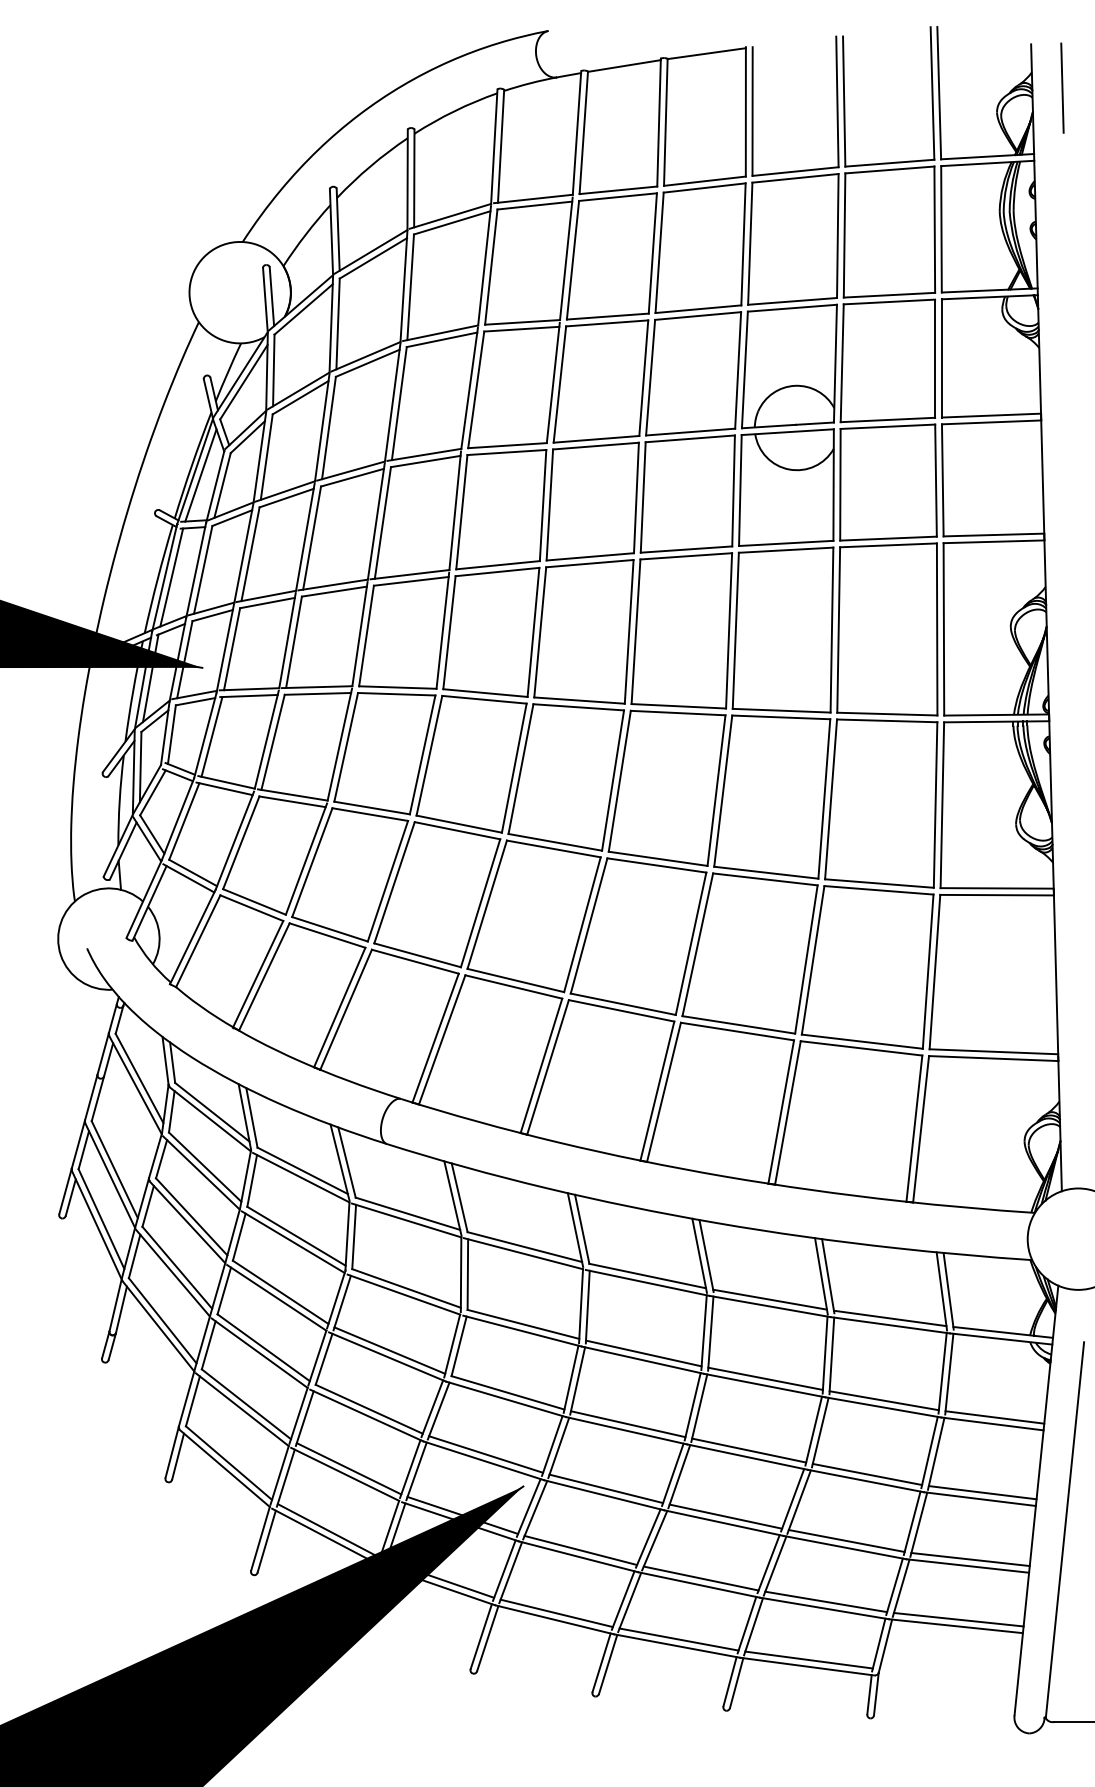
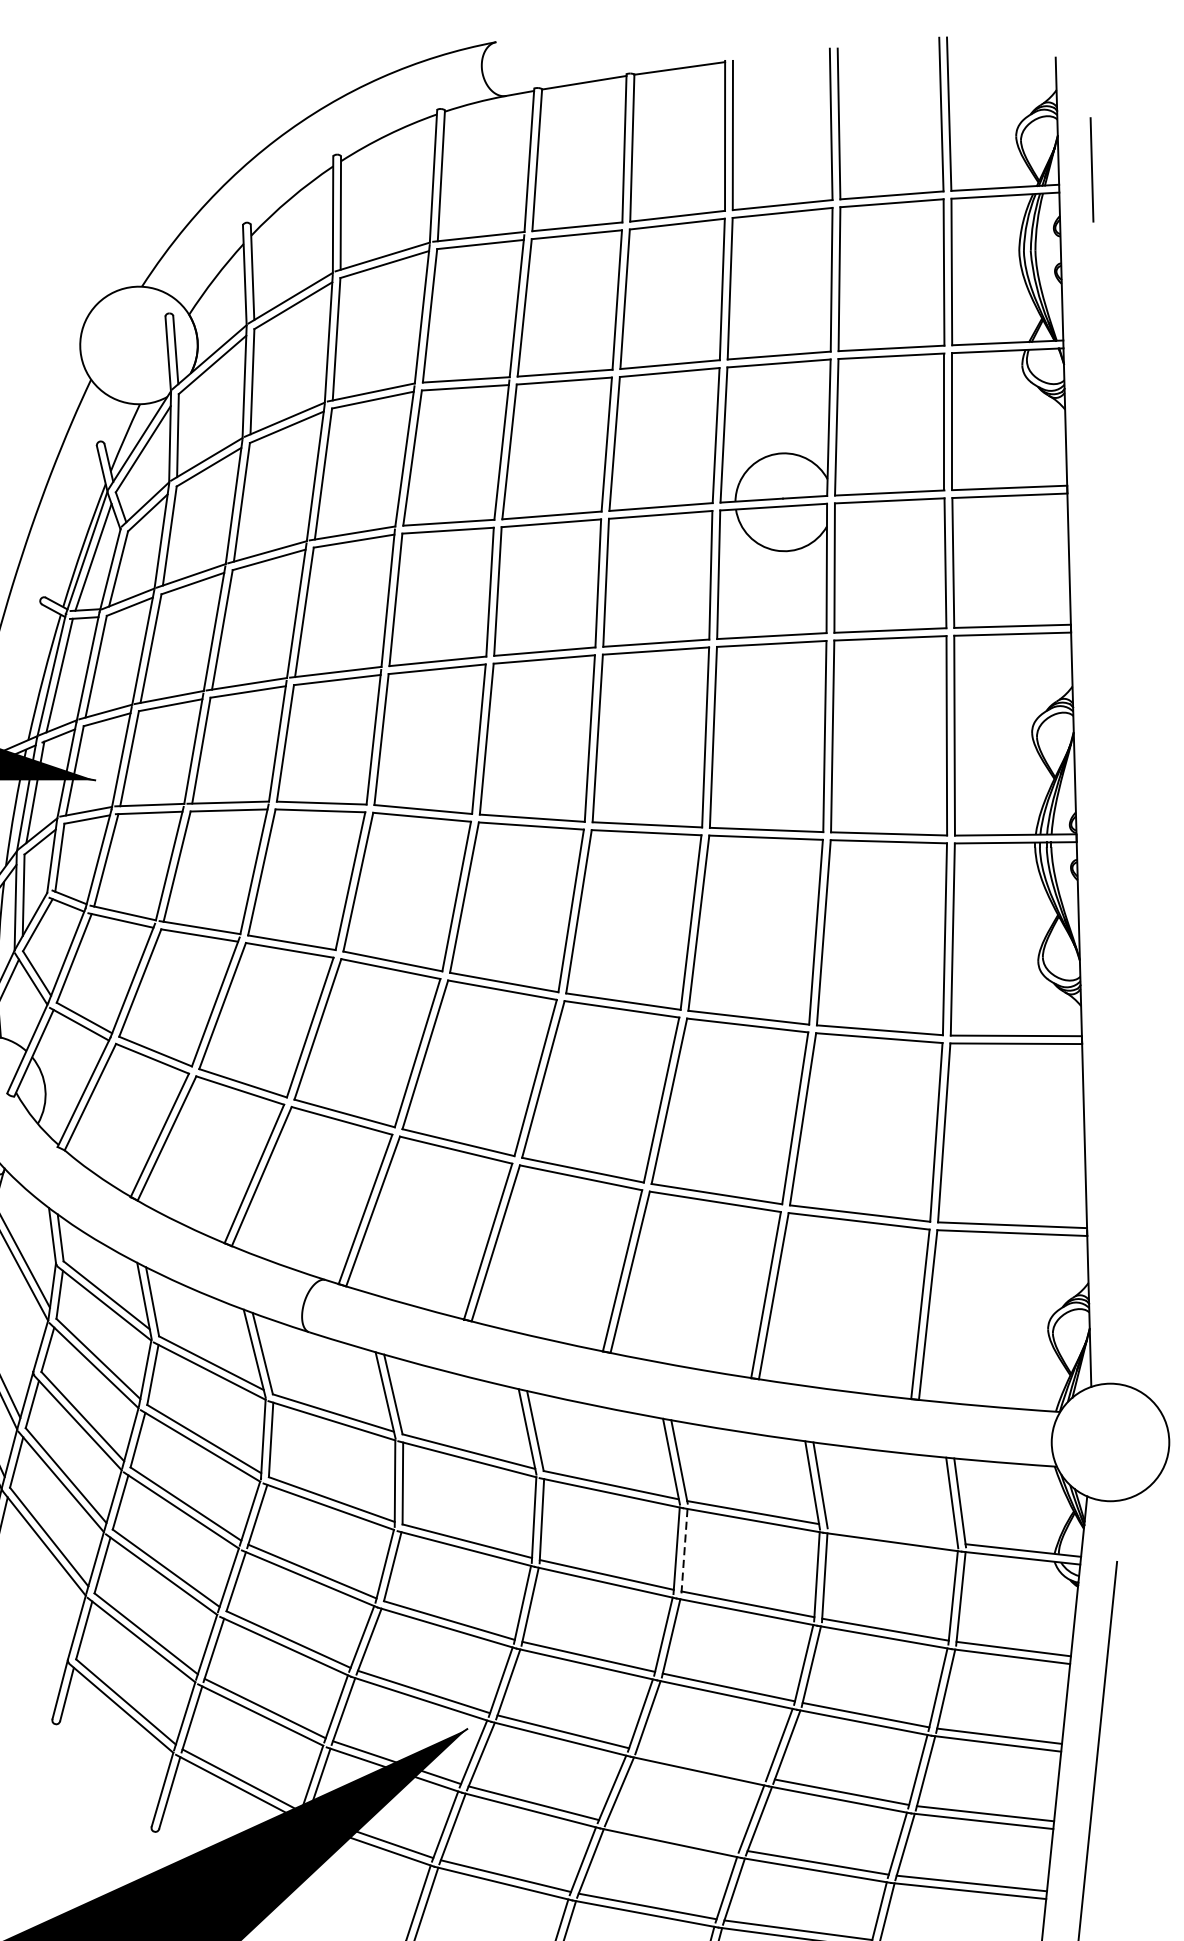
line: (1062, 87) -> (1092, 169), moved
line: (890, 1318) -> (892, 1534), removed
line: (710, 1334) -> (684, 1552), solid -> dashed
line: (725, 1516) -> (701, 1763), removed
line: (700, 1578) -> (672, 1835), removed

